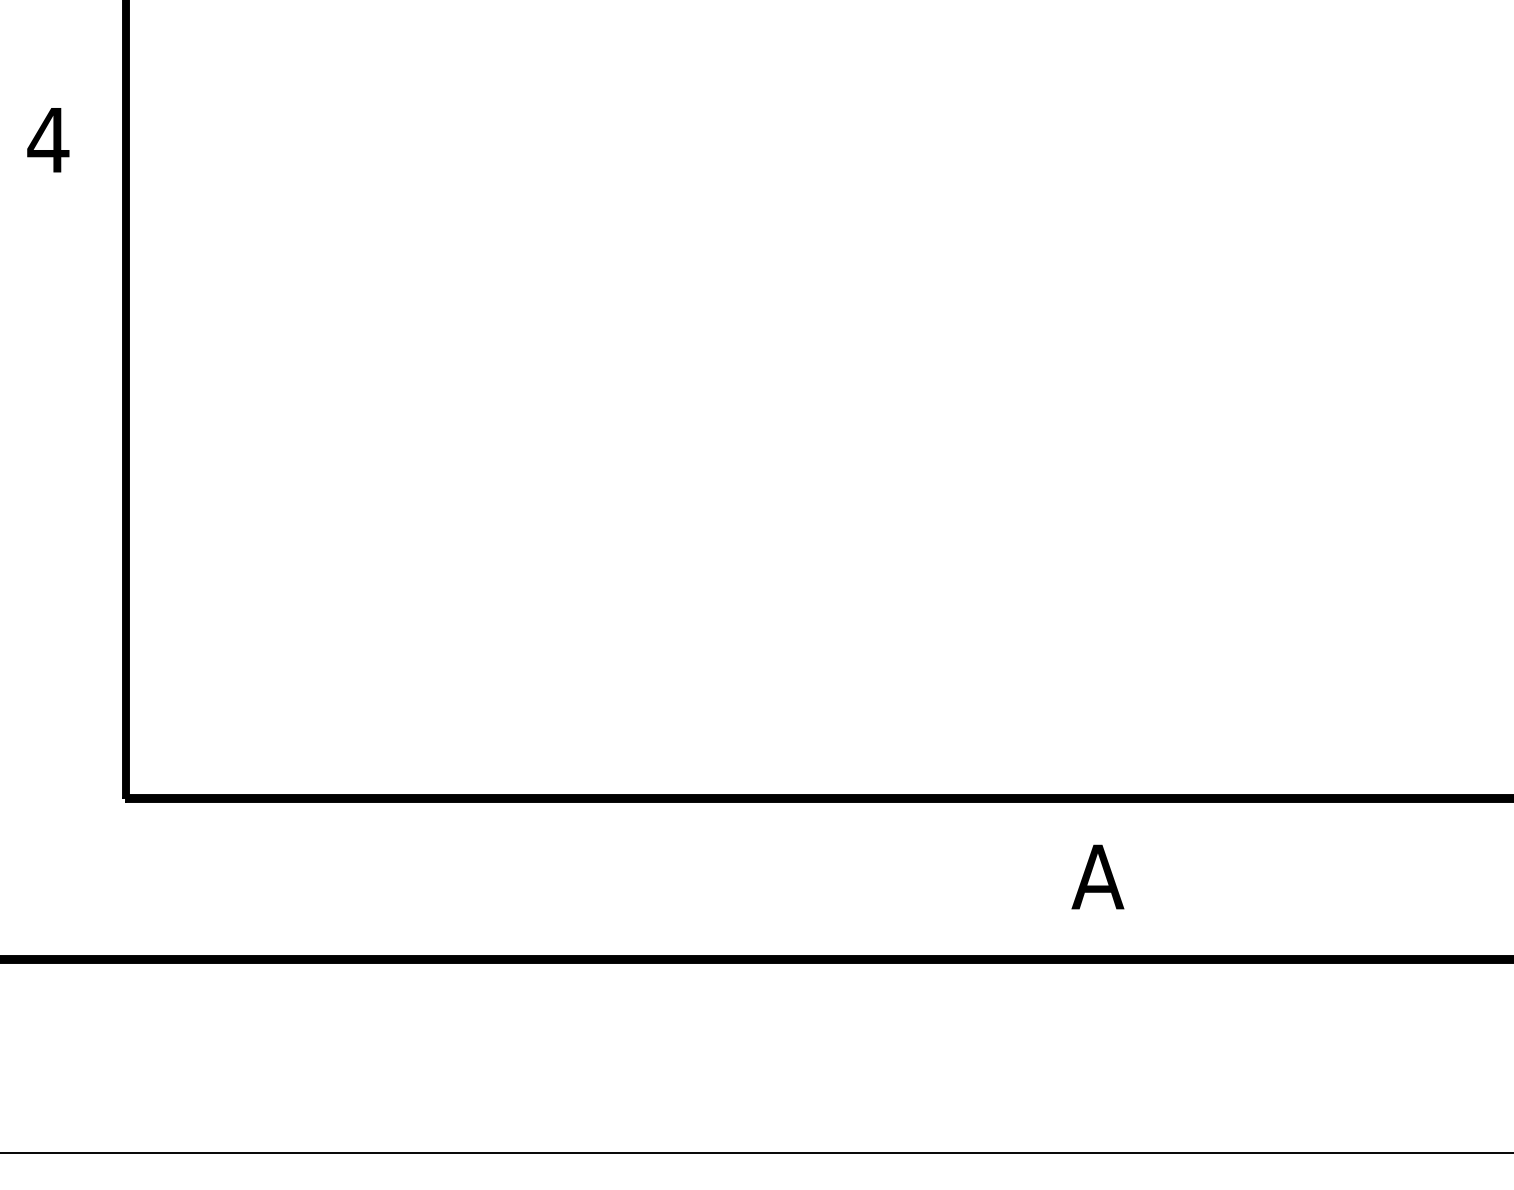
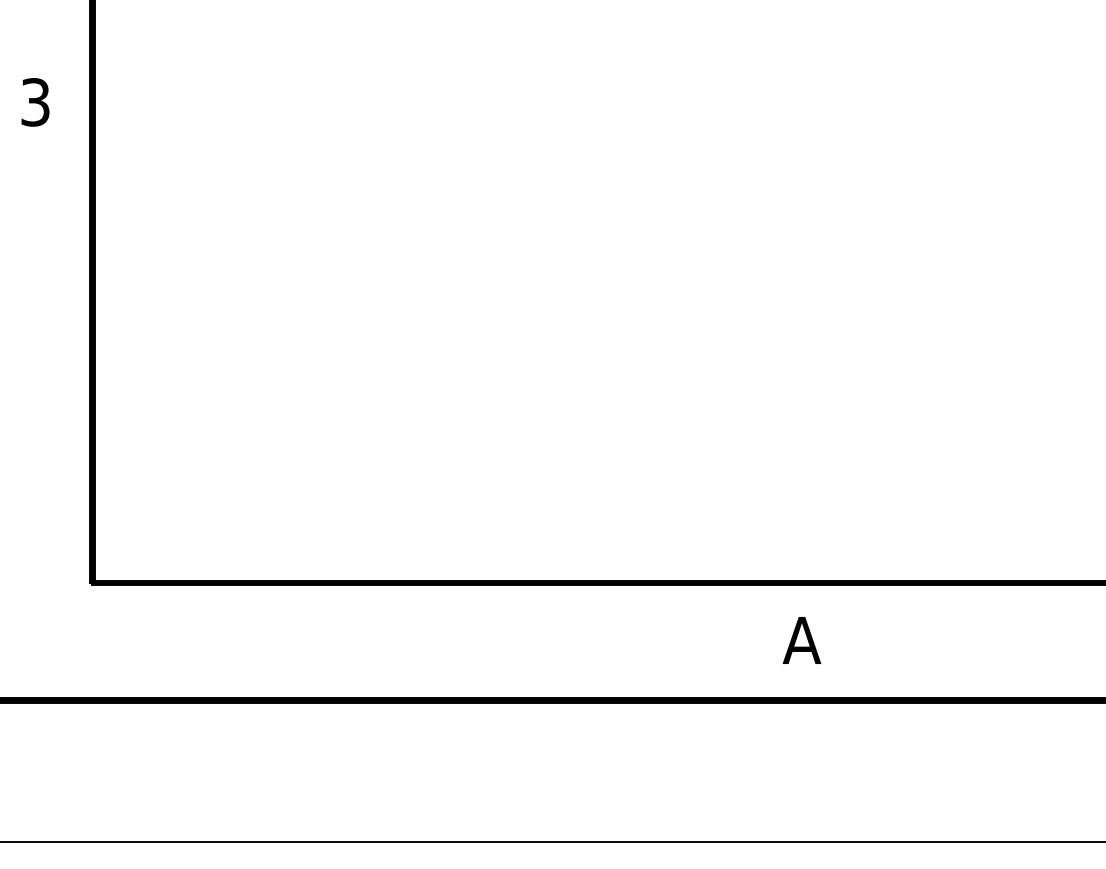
text: (48, 140) -> (35, 102), 4 -> 3

